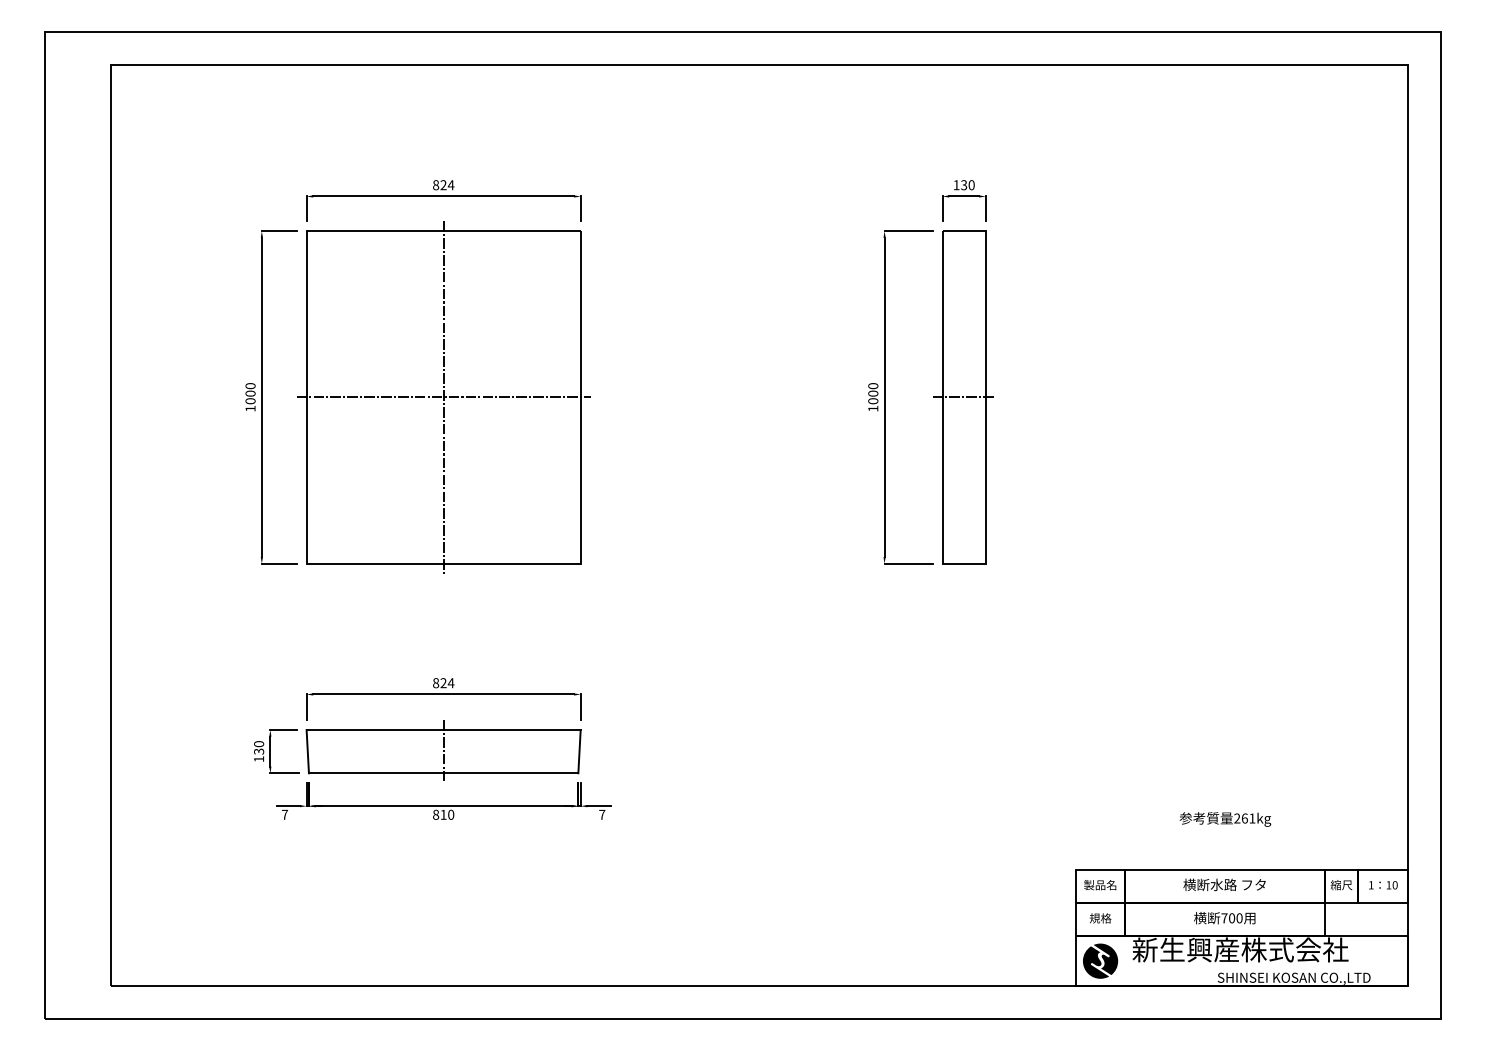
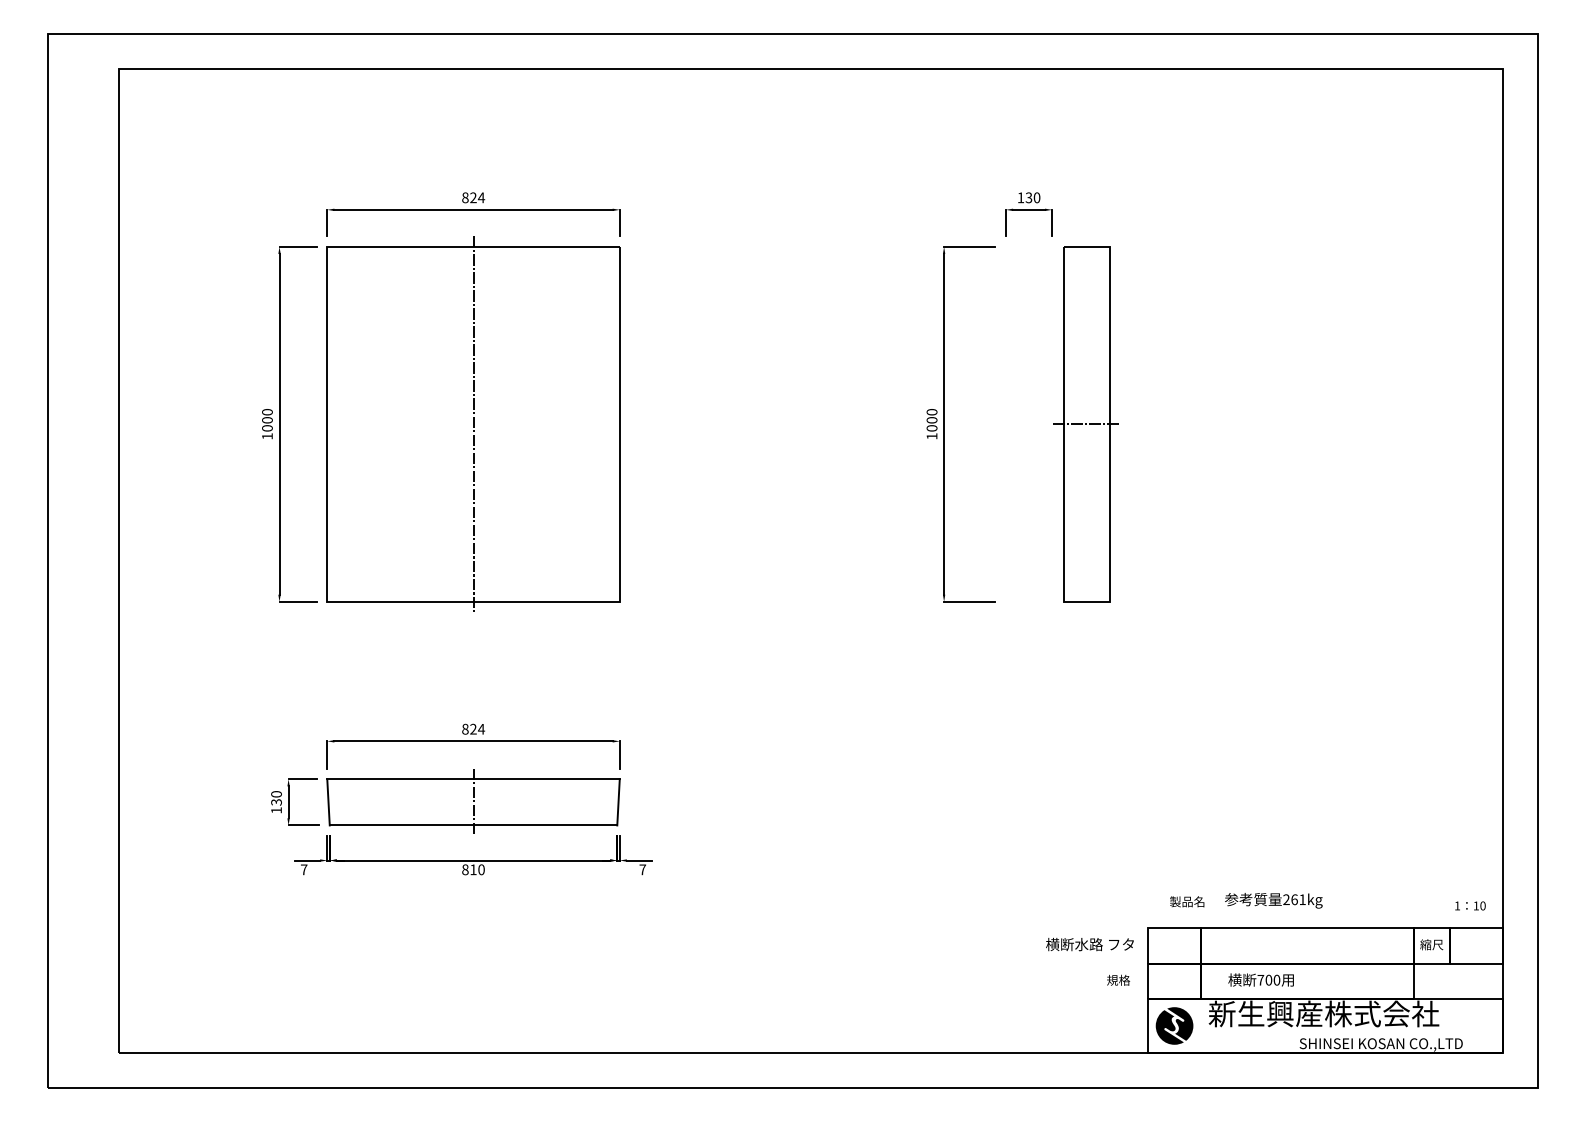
line: (443, 397) -> (473, 424), removed
part: (962, 397) -> (1085, 424), moved
text: (1225, 819) -> (1273, 900), moved
text: (1100, 884) -> (1187, 901), moved
text: (1224, 884) -> (1089, 944), moved
text: (1383, 884) -> (1470, 905), moved
text: (1100, 917) -> (1118, 979), moved
text: (1224, 917) -> (1260, 979), moved

